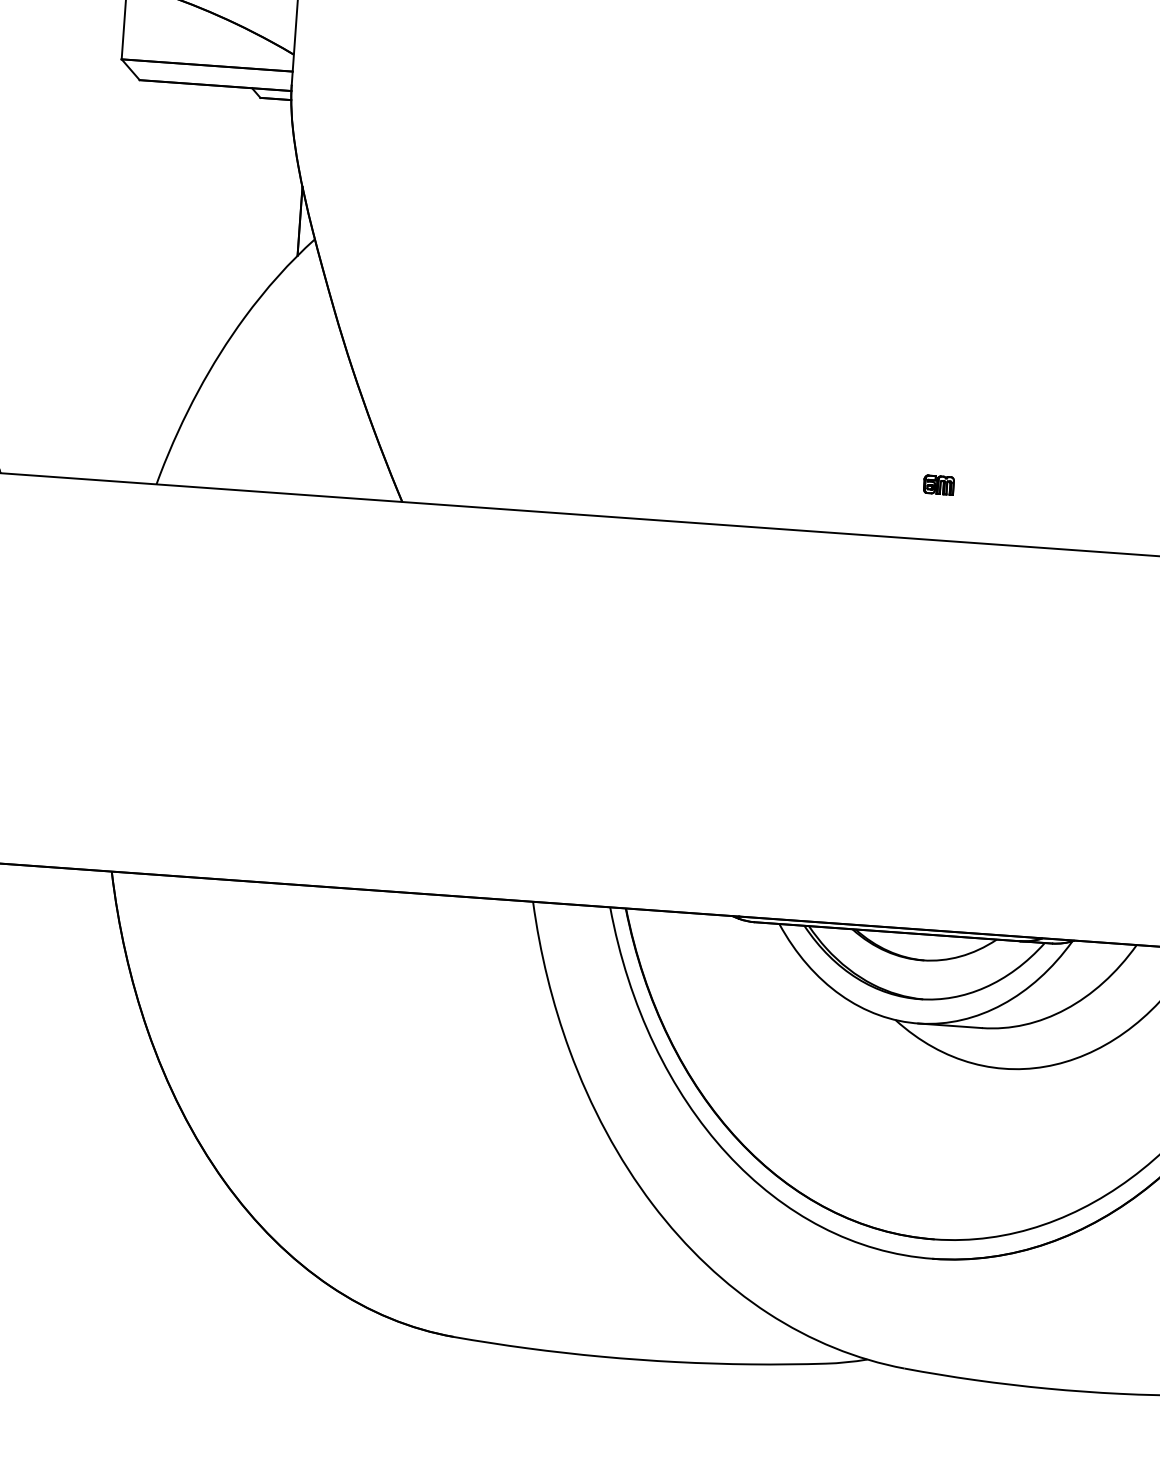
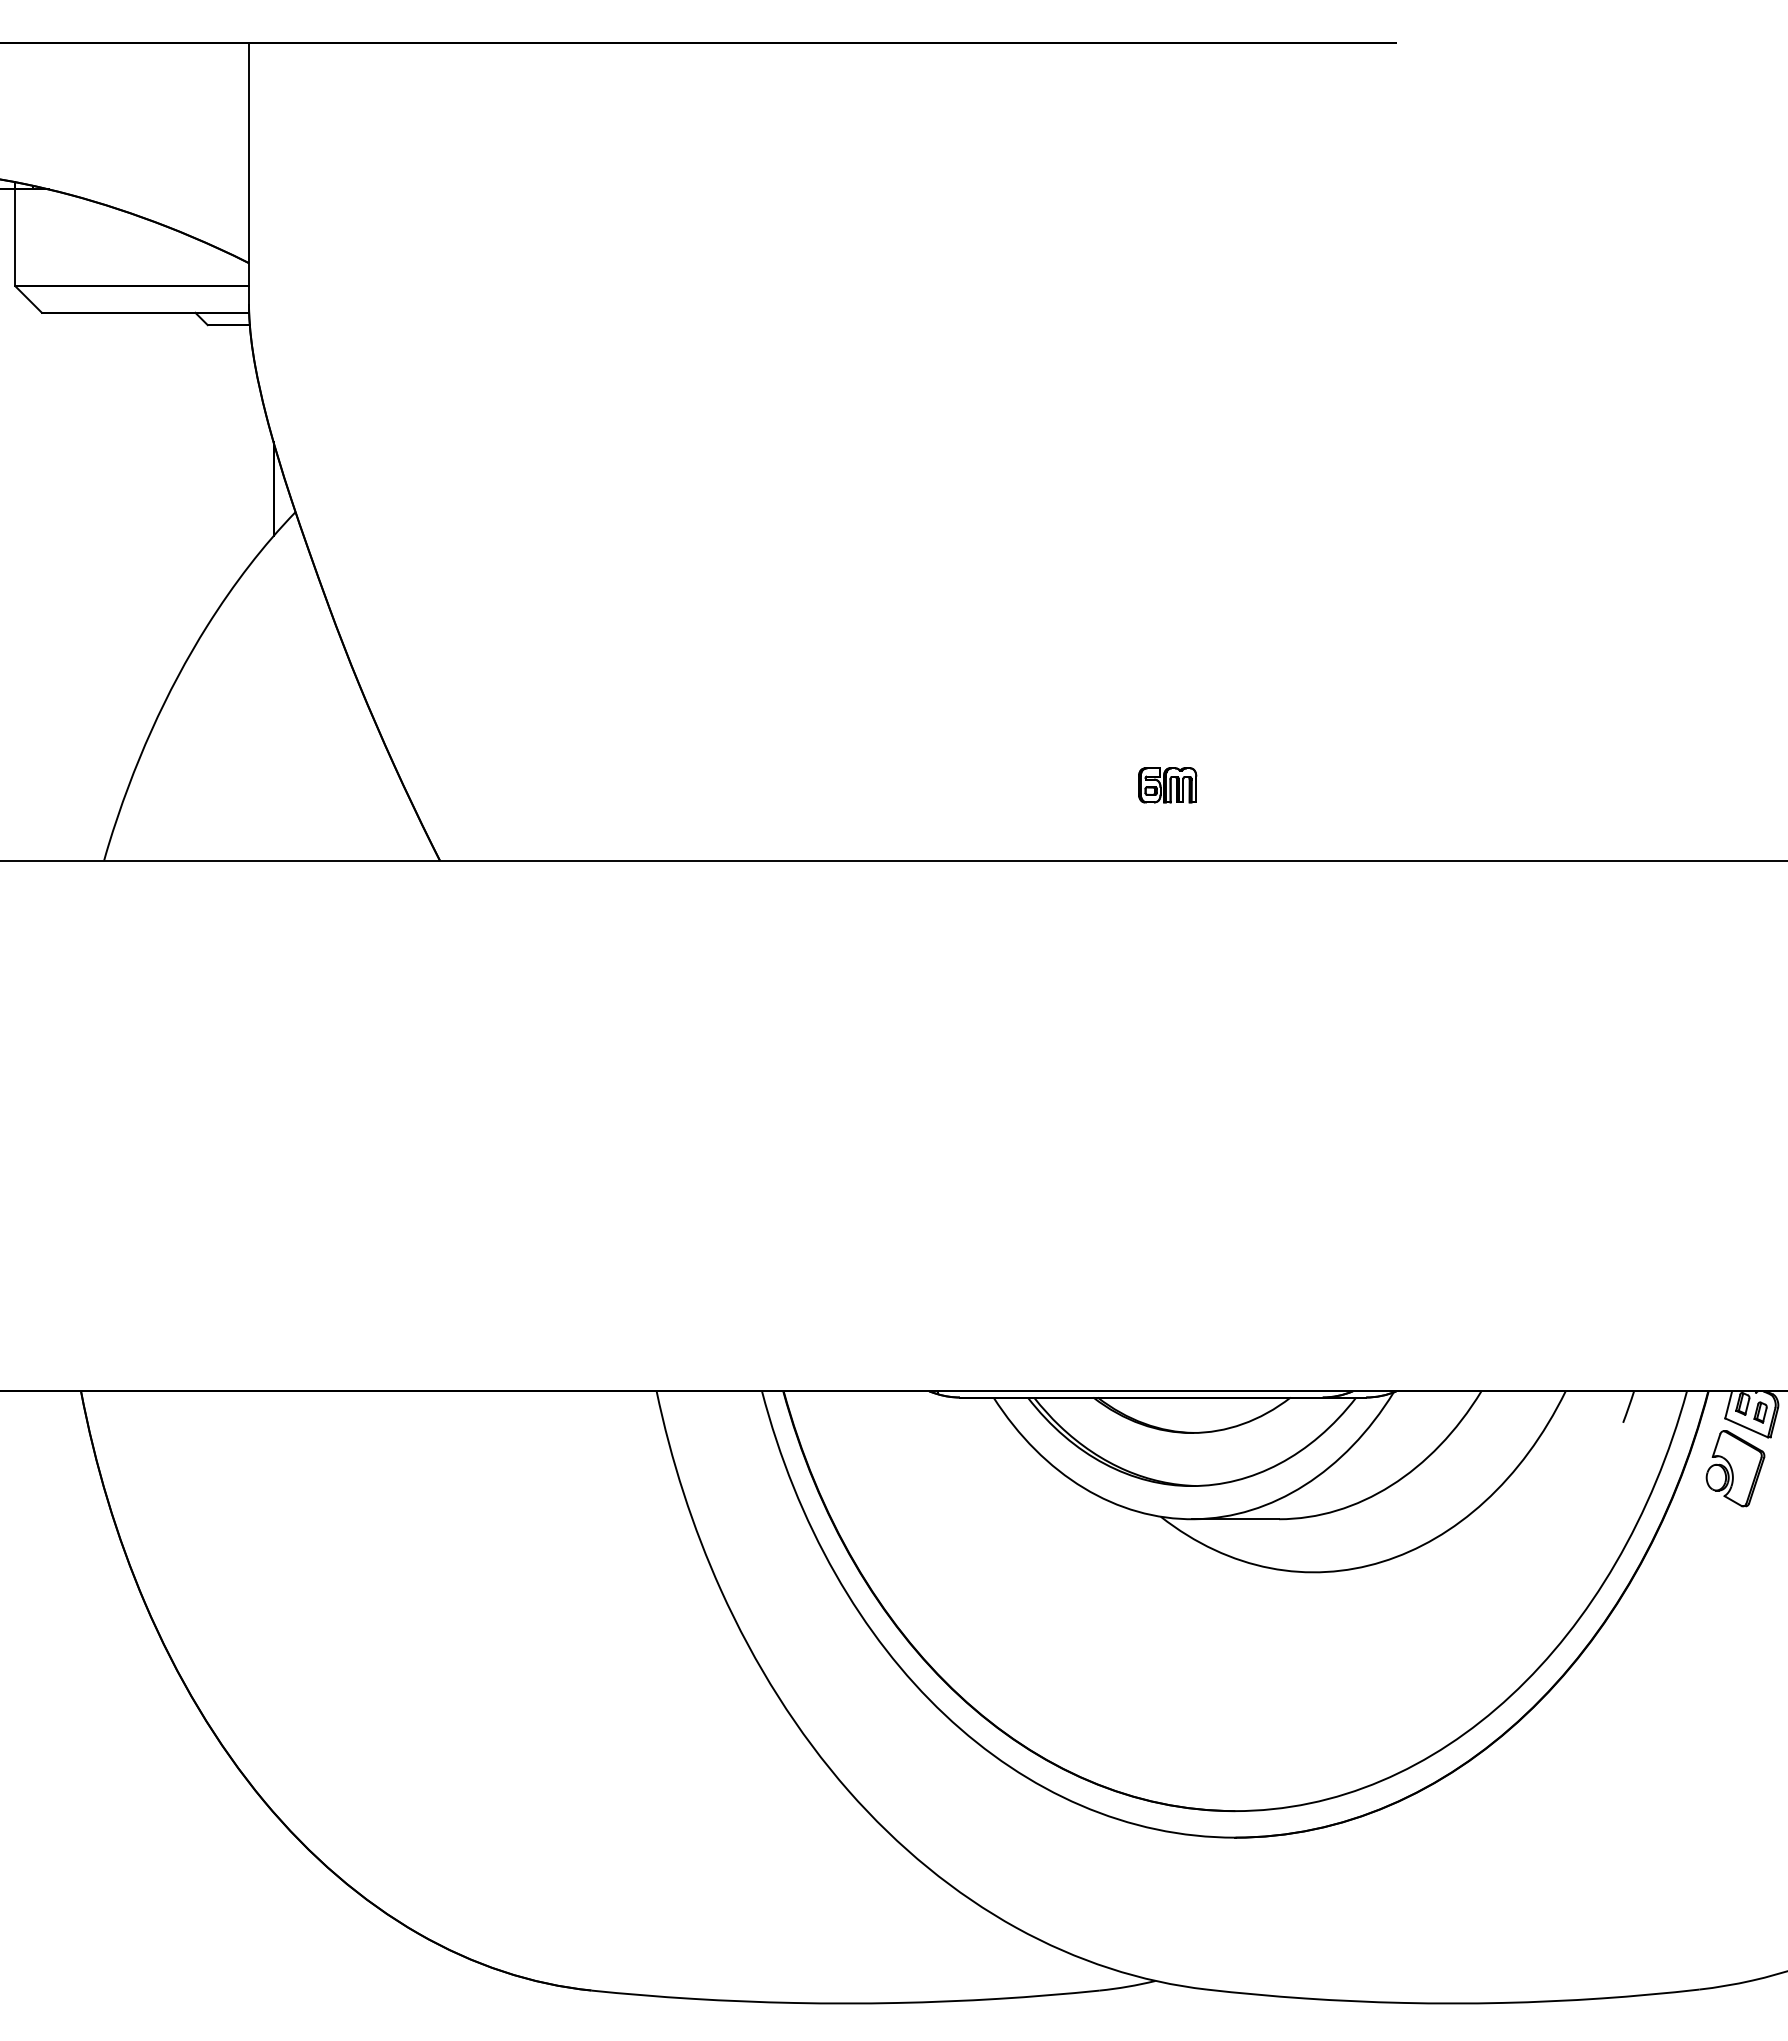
part: (938, 485) -> (1167, 785), size x1.43

